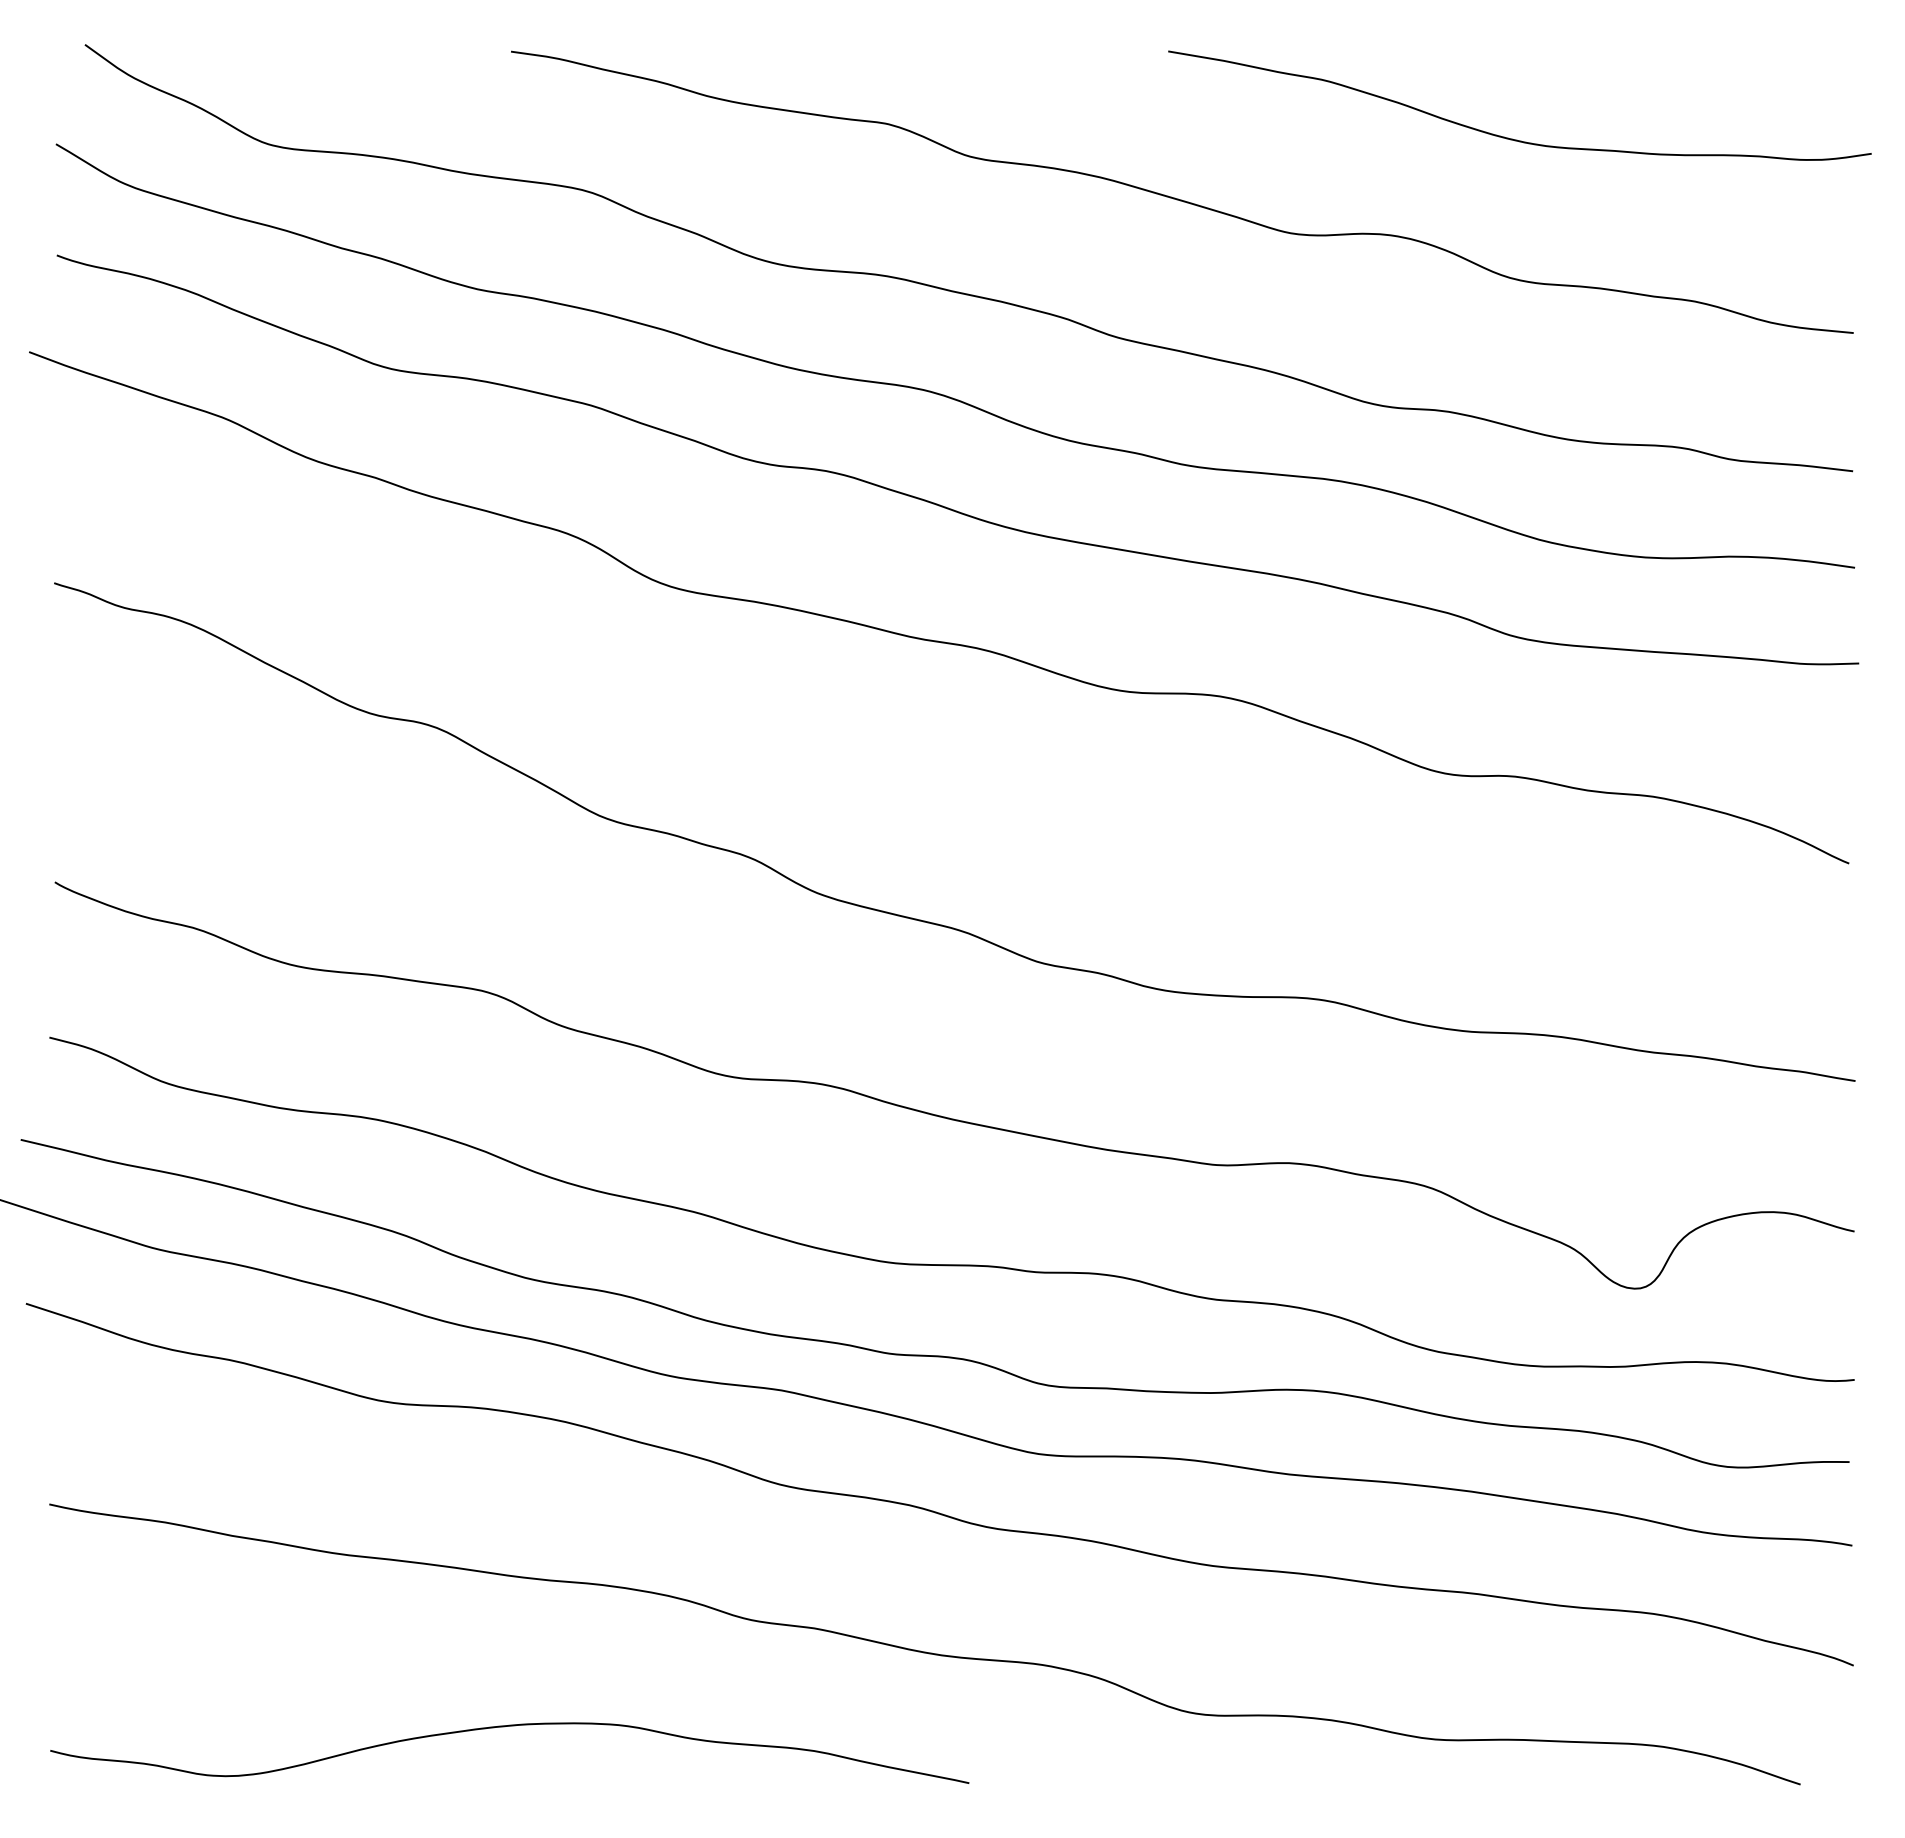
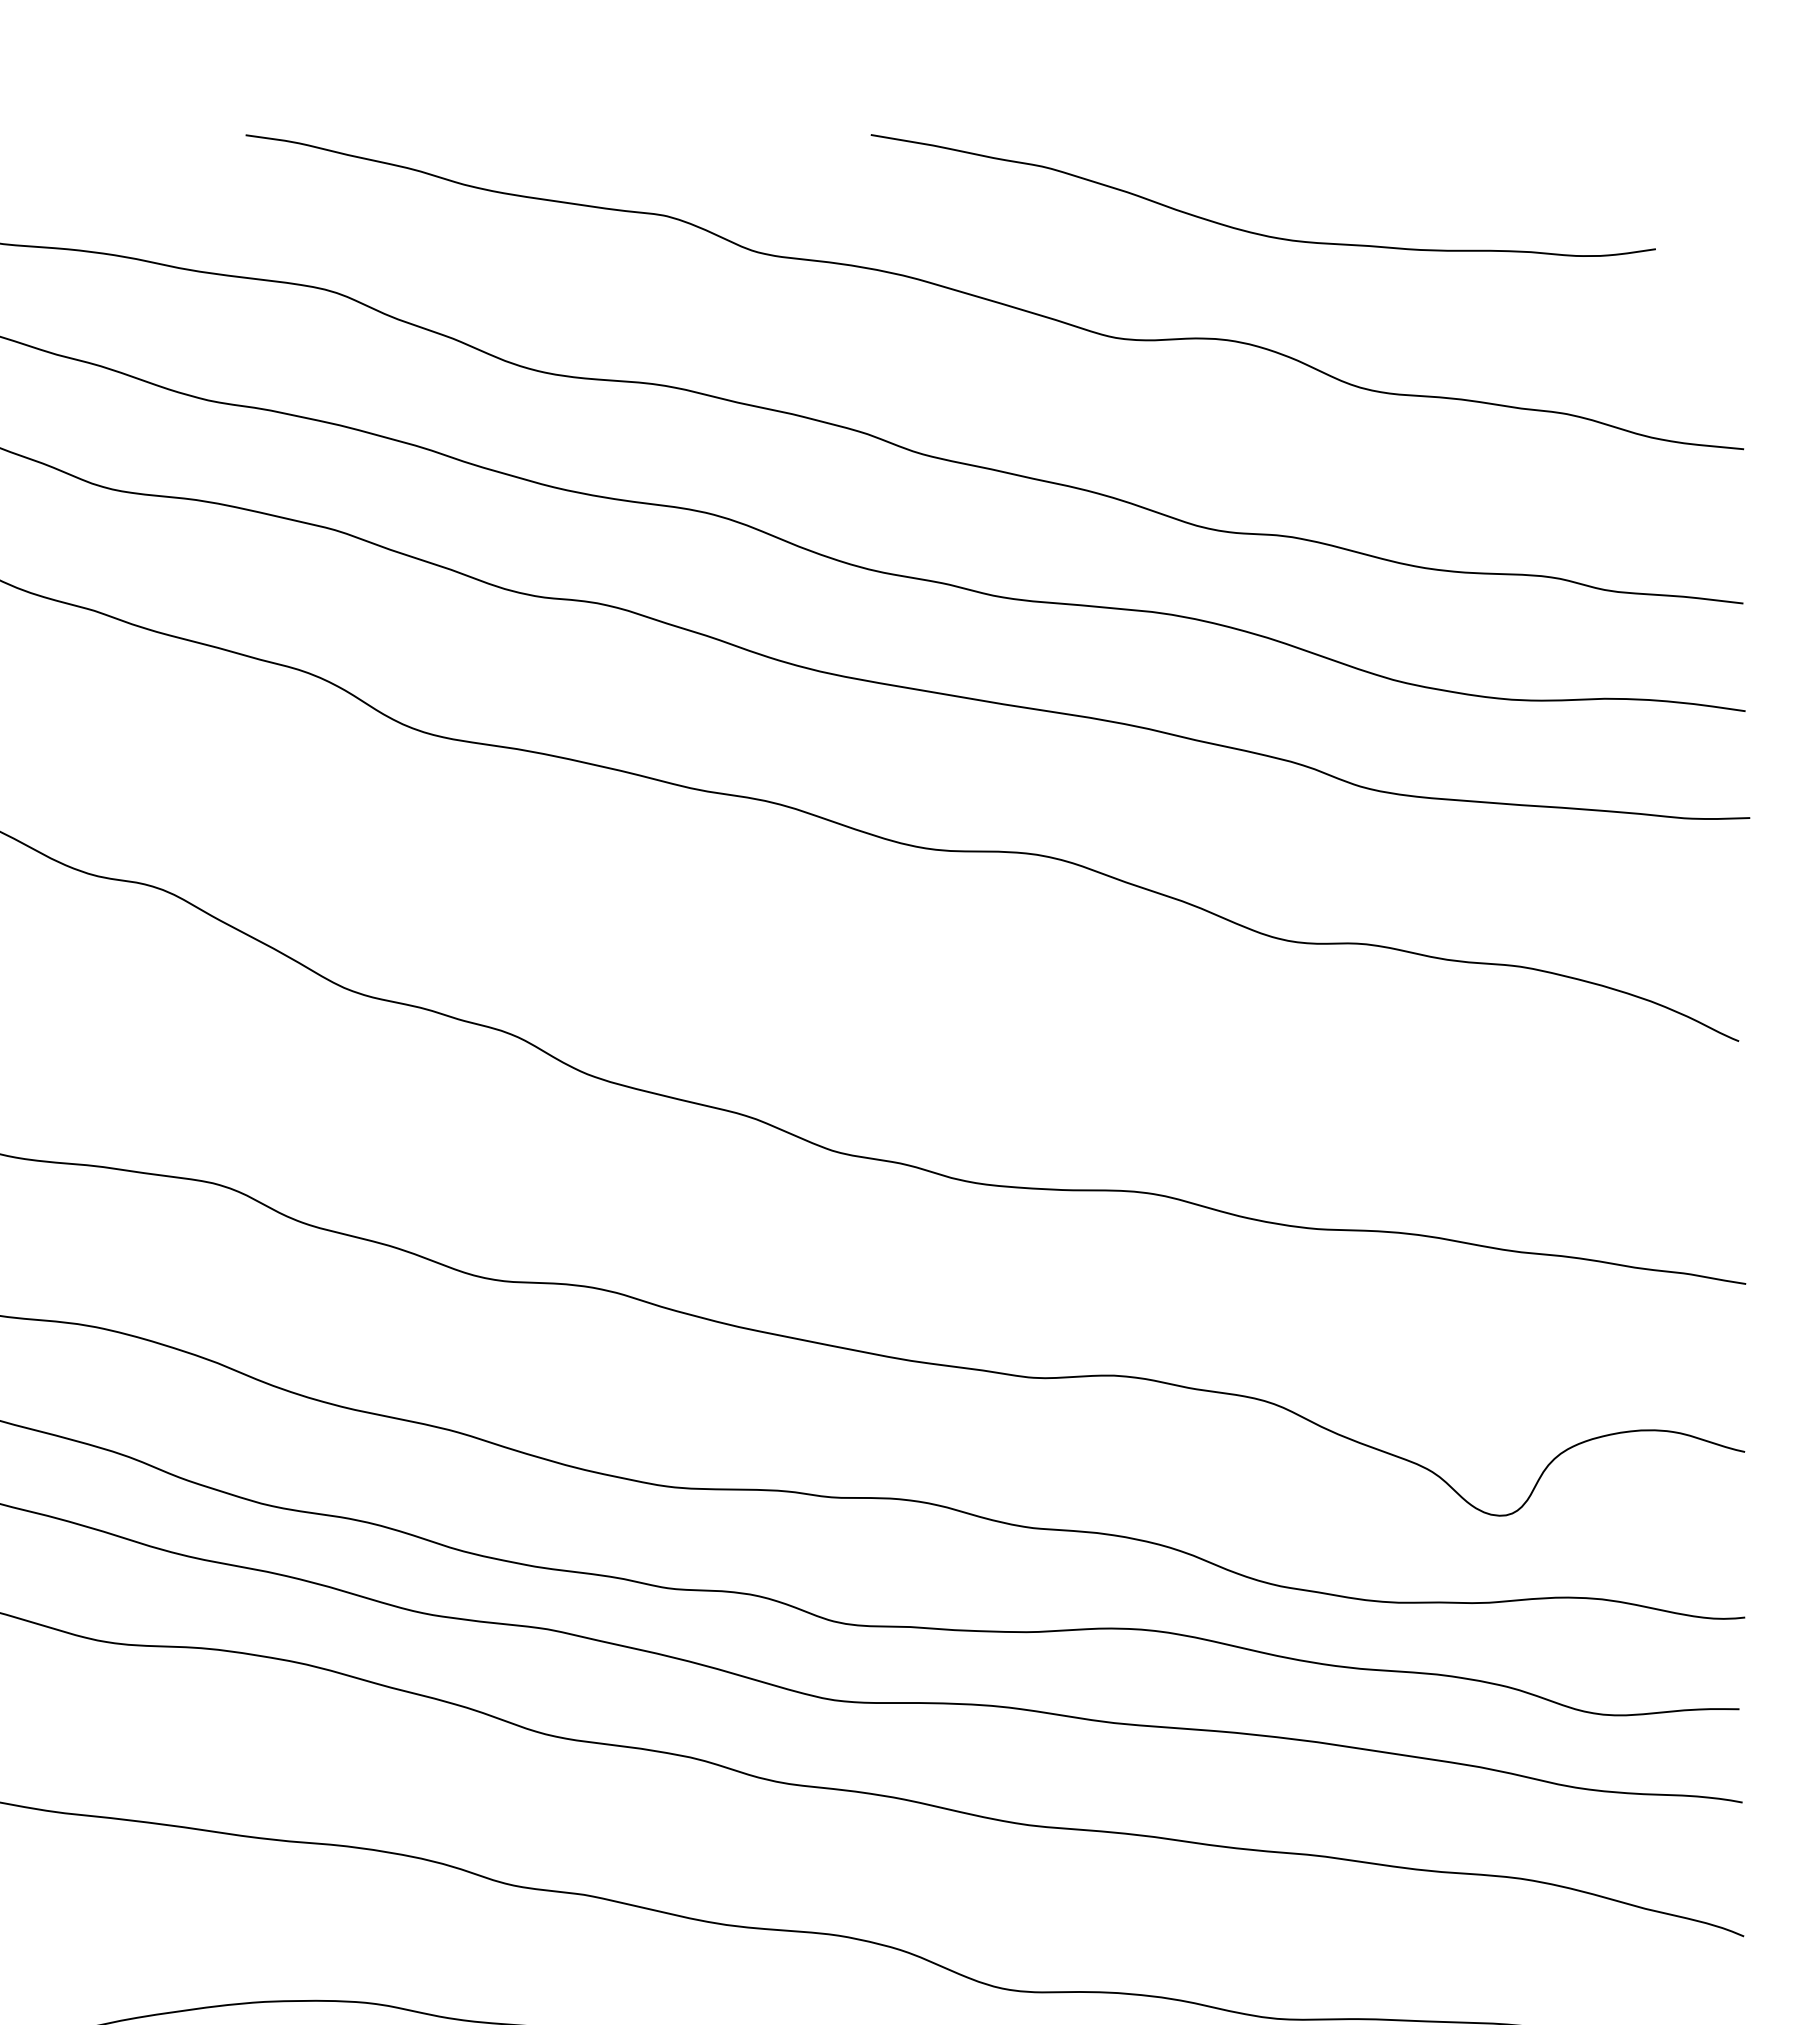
curve: (1512, 138) -> (1255, 232), moved

